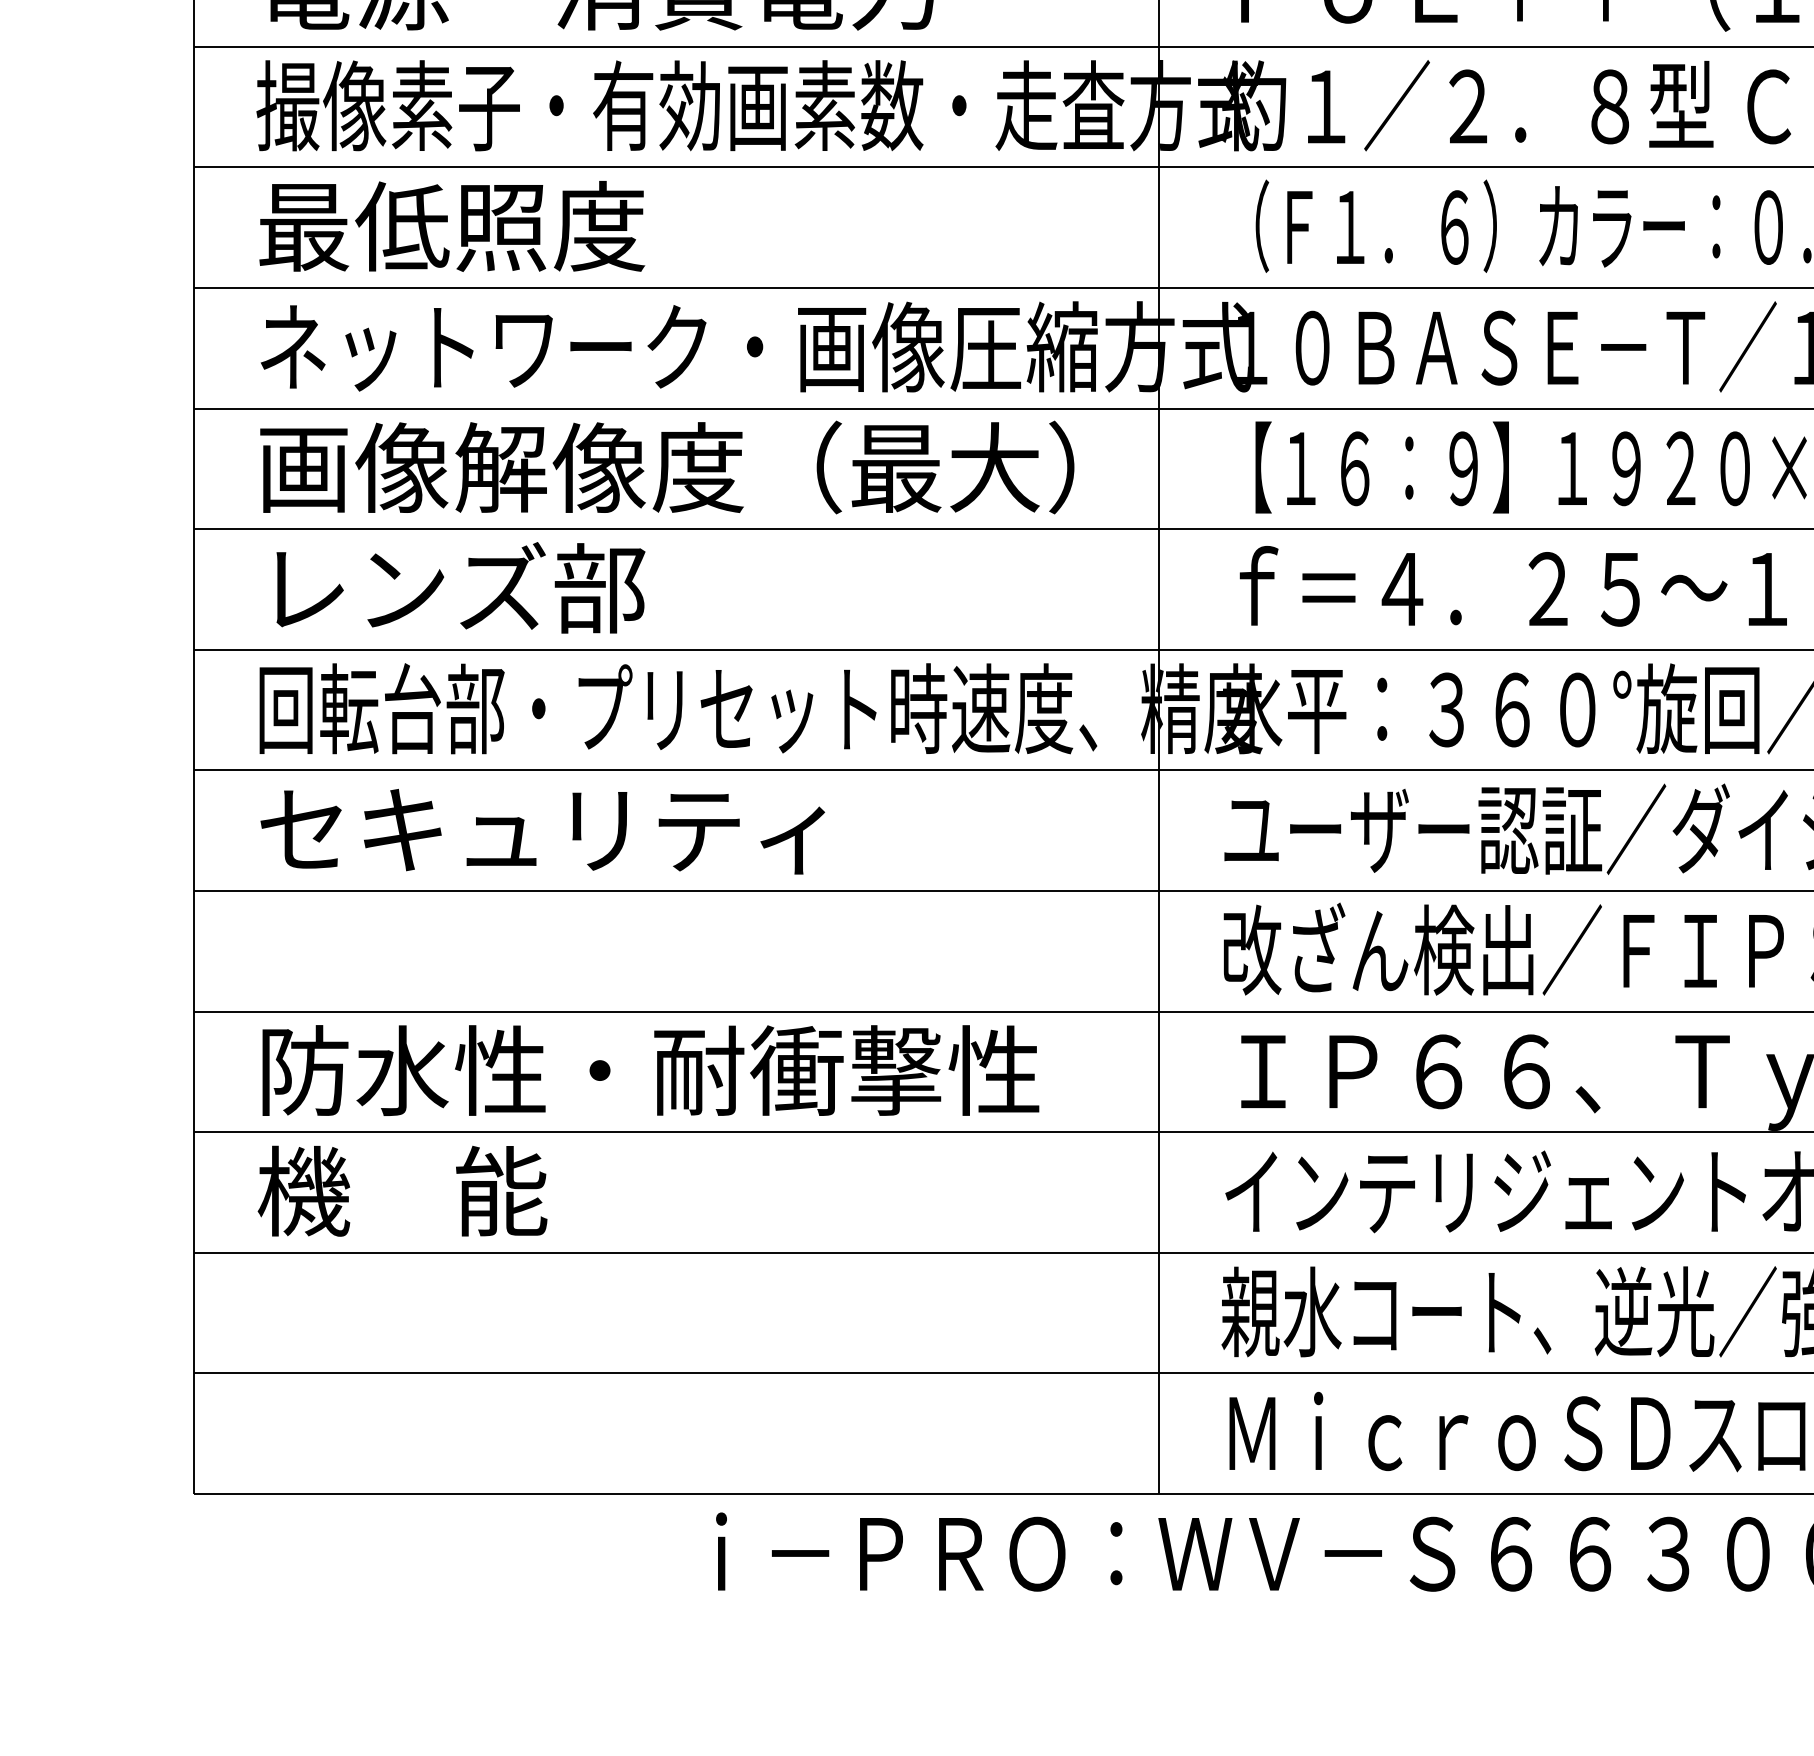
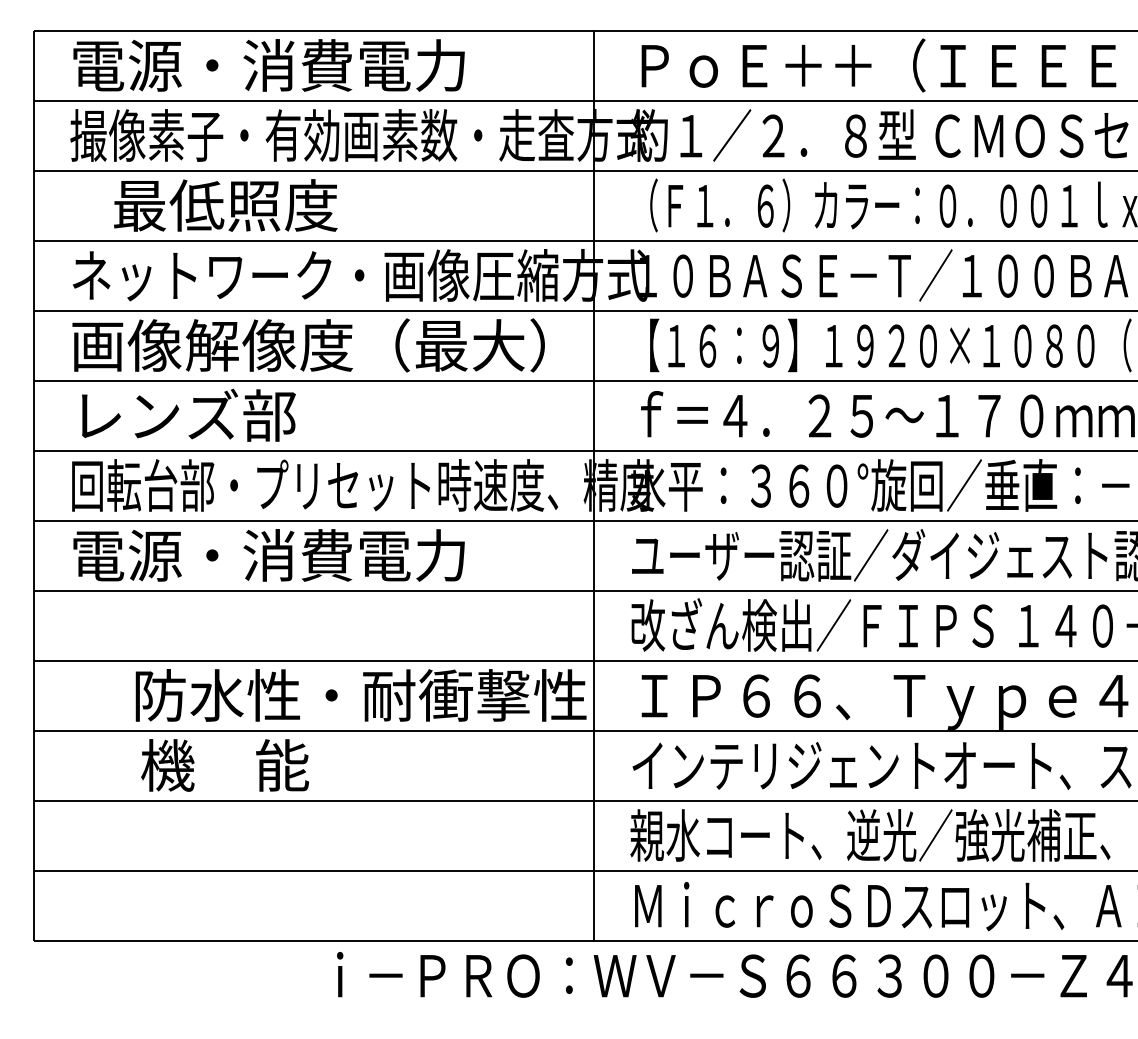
text: (451, 226) -> (225, 205), moved
text: (598, 829) -> (268, 555), セキュリティ -> 電源・消費電力
text: (649, 1070) -> (360, 695), moved
text: (401, 1191) -> (224, 765), moved

